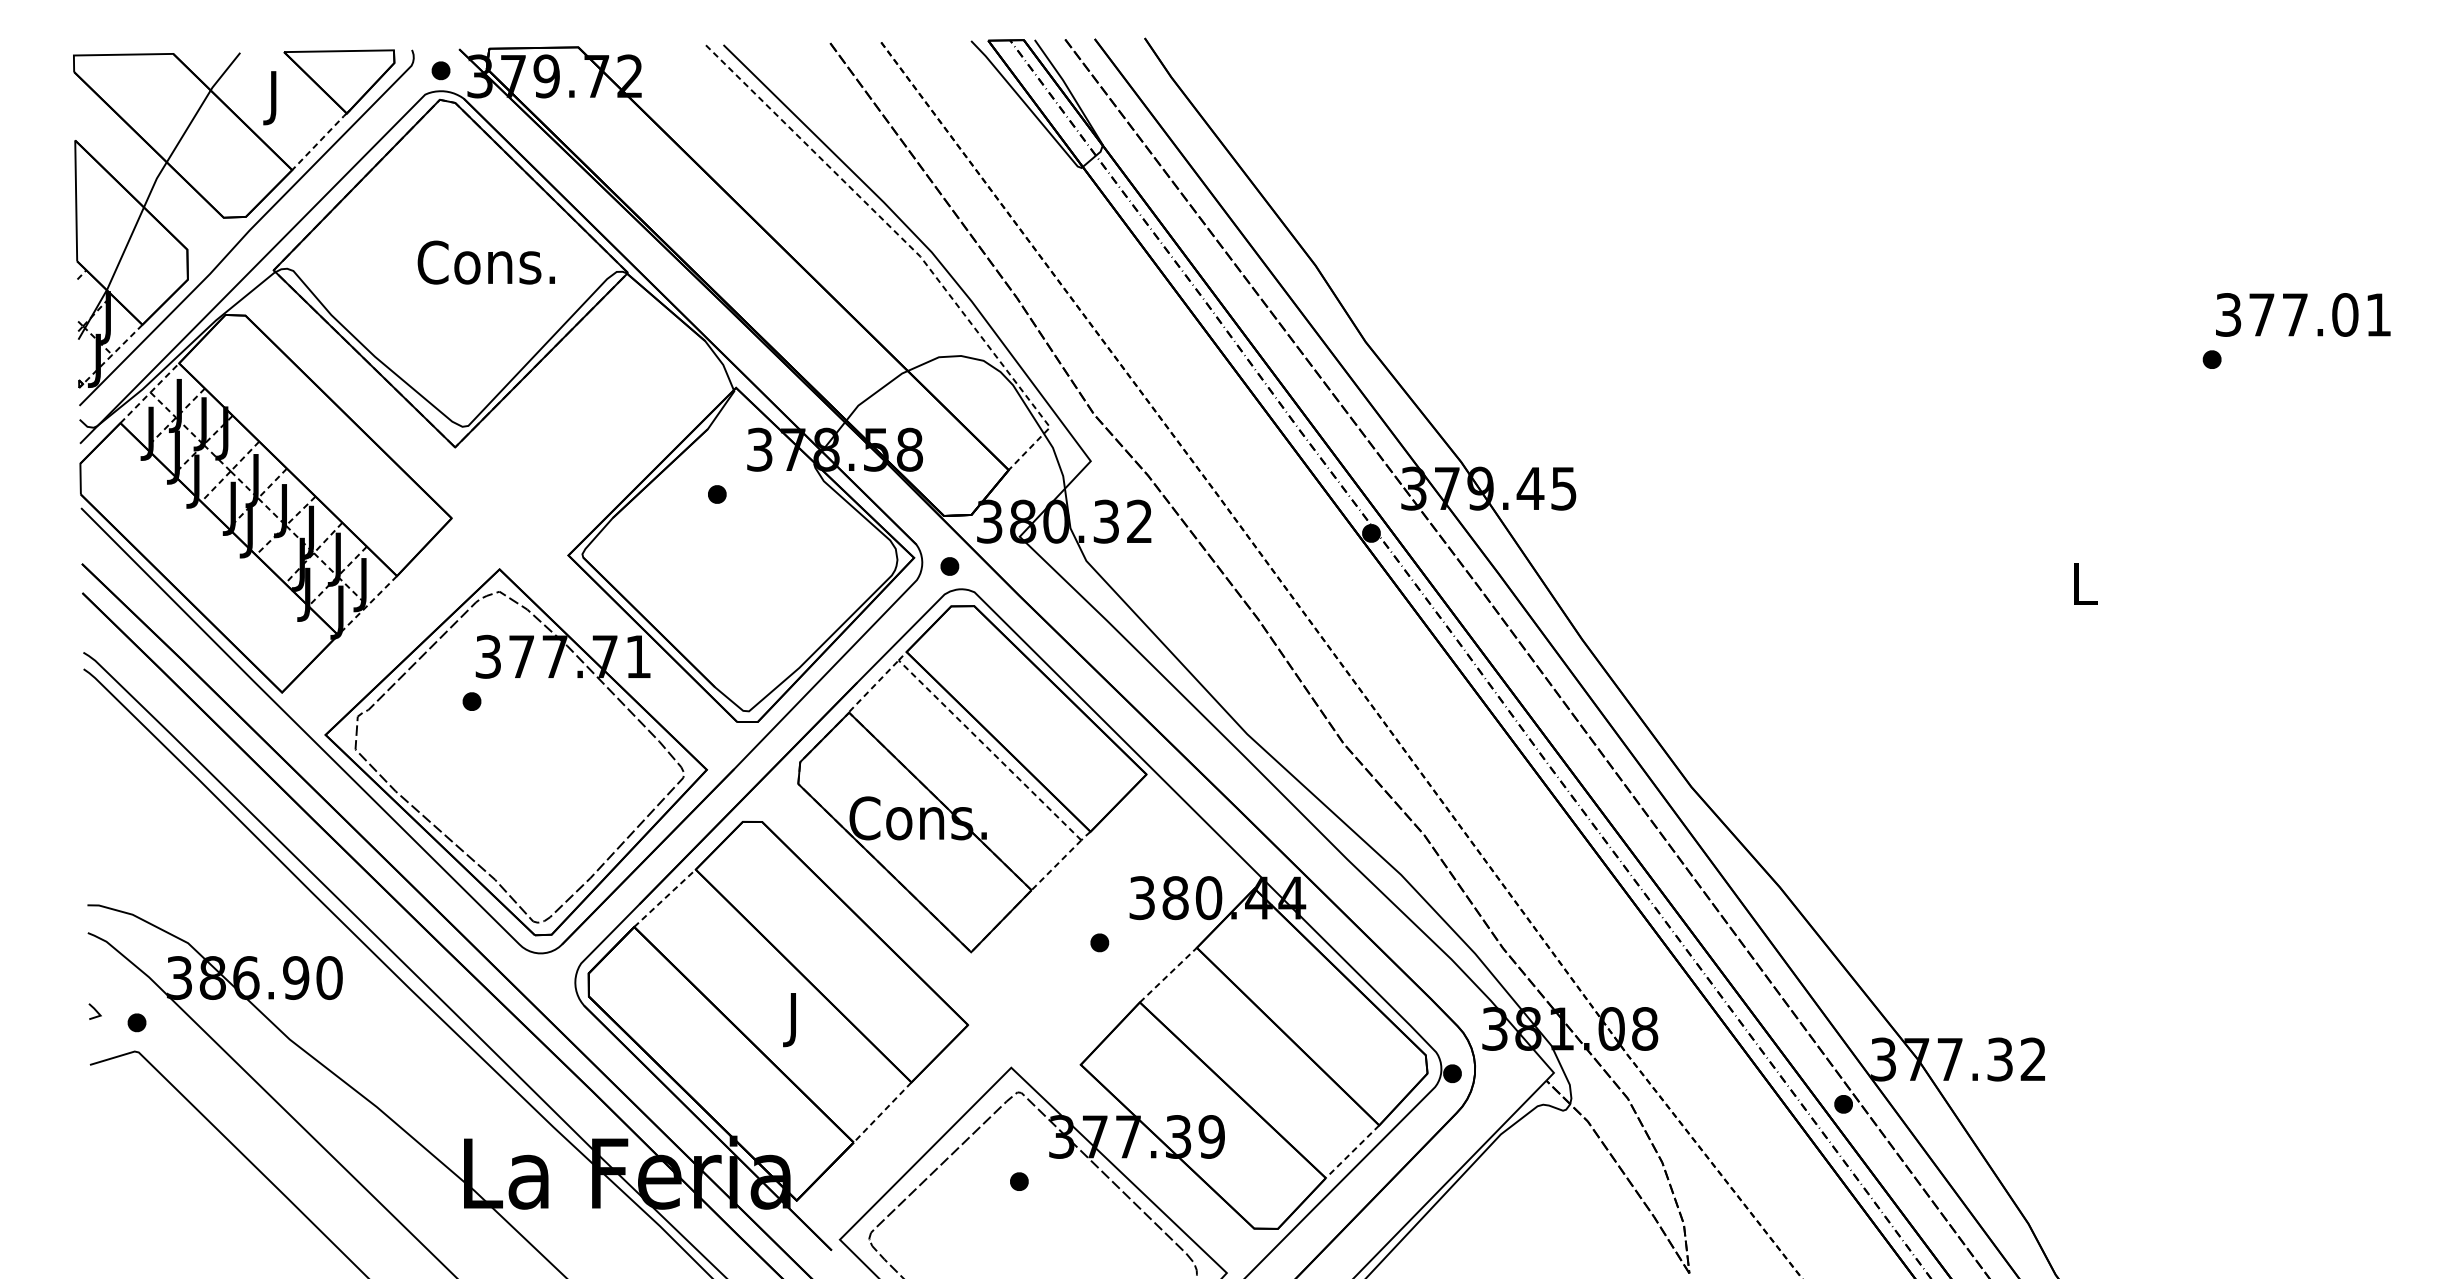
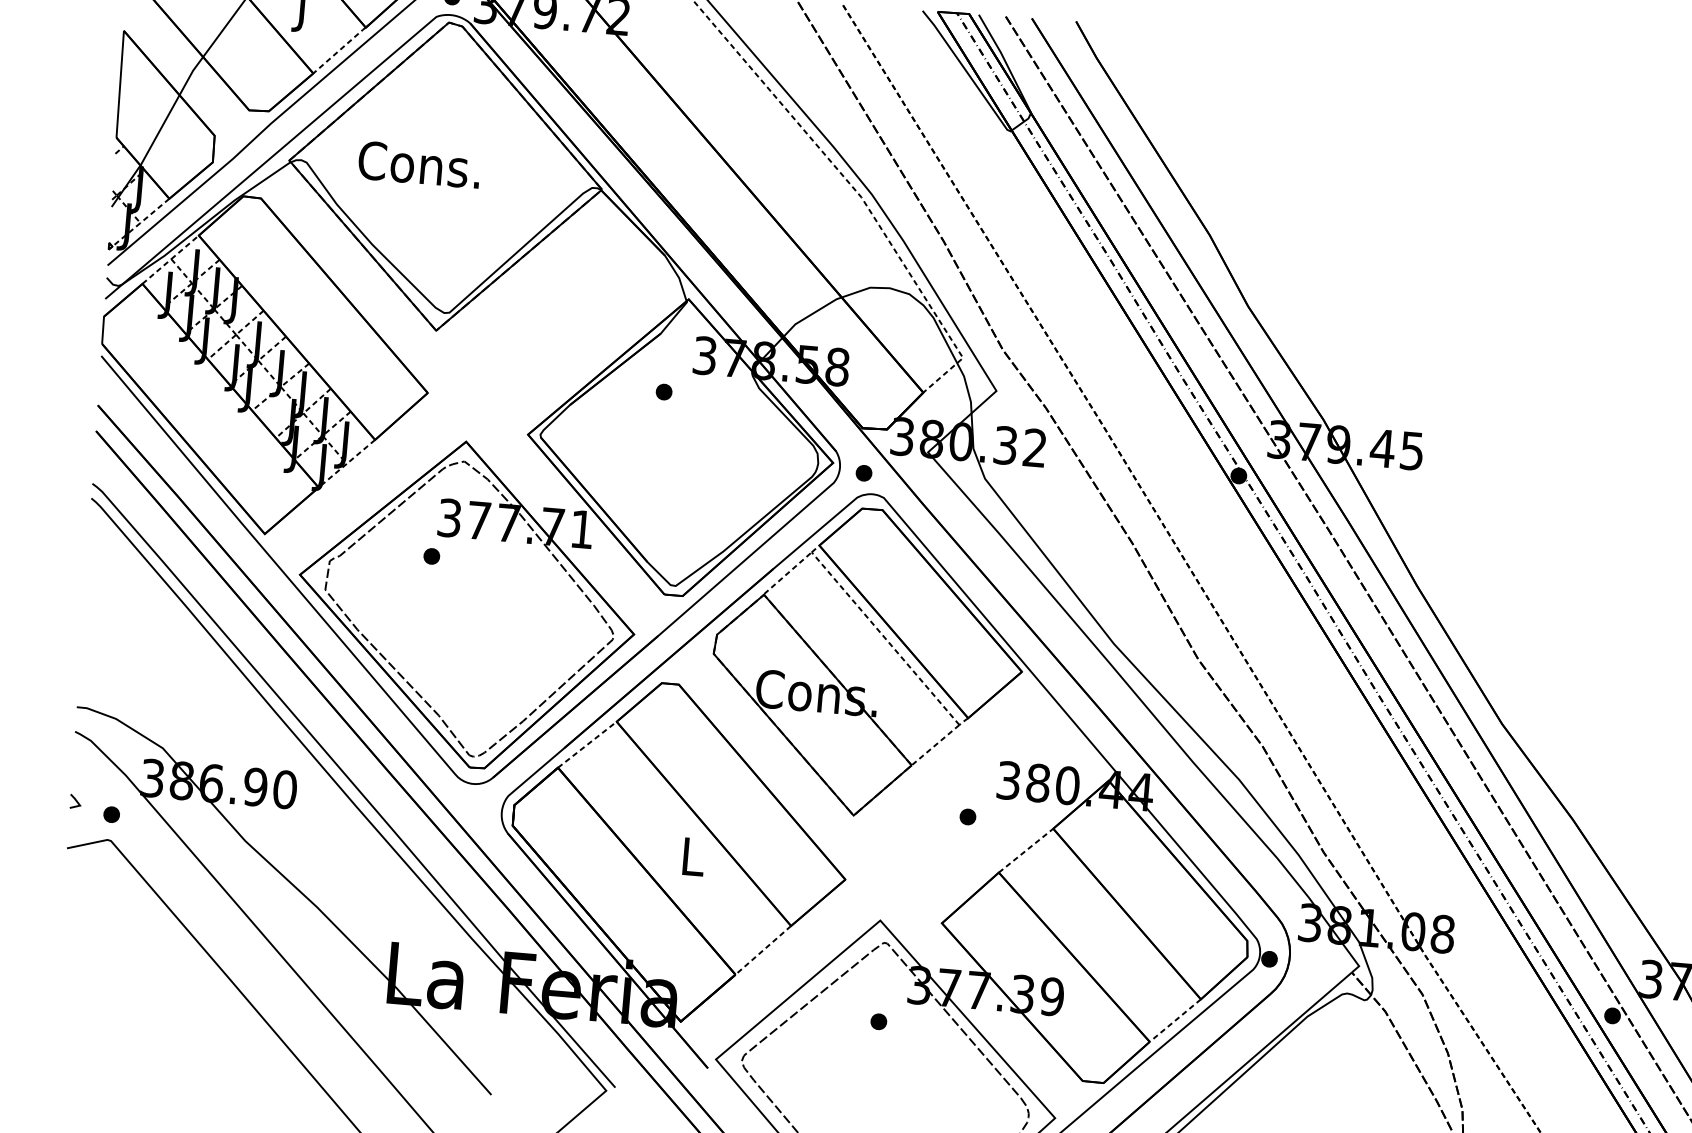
text: (485, 262) -> (418, 164), moved
text: (795, 1020) -> (693, 862), J -> L

